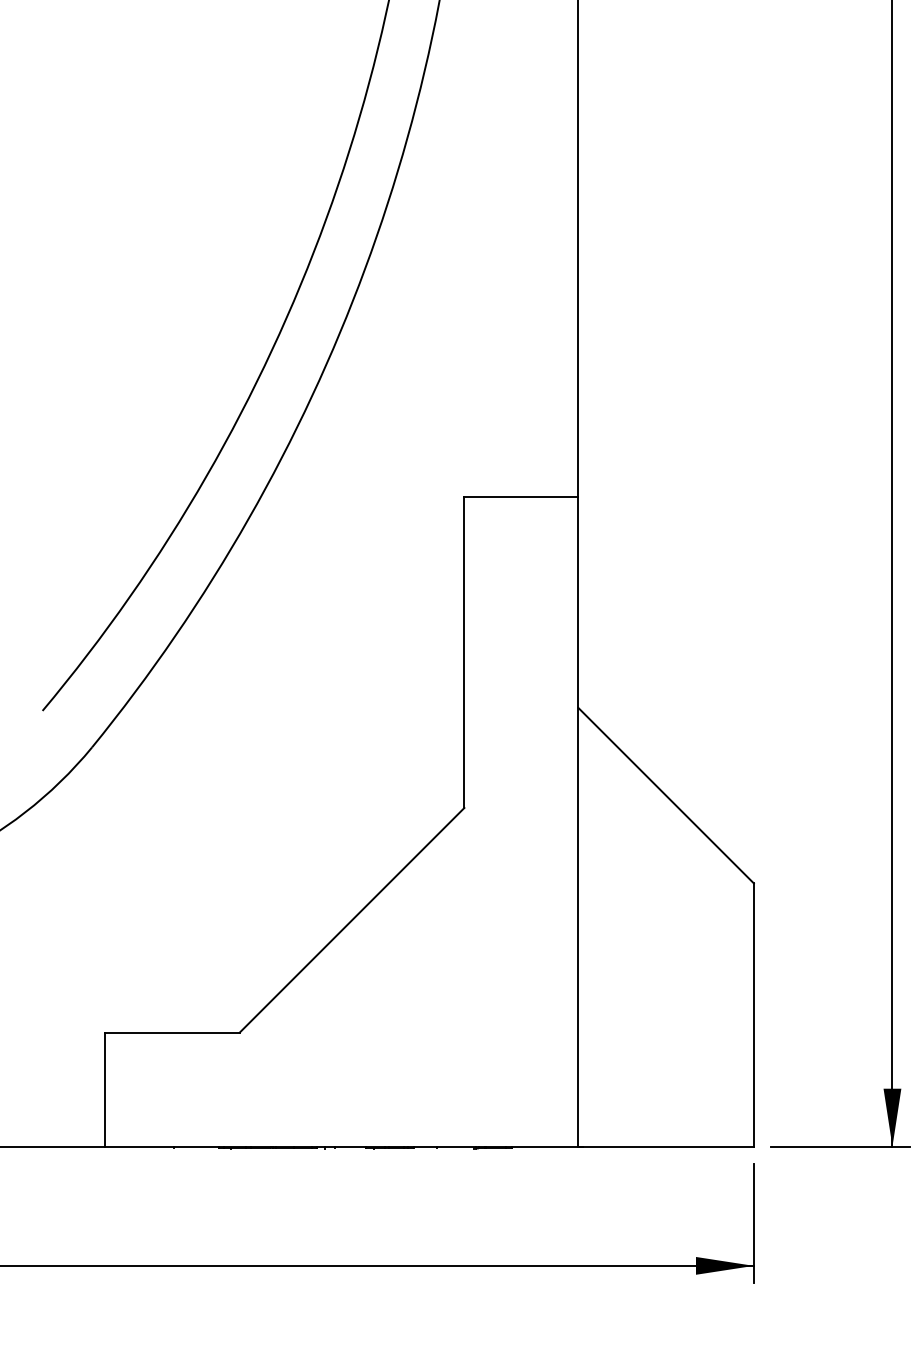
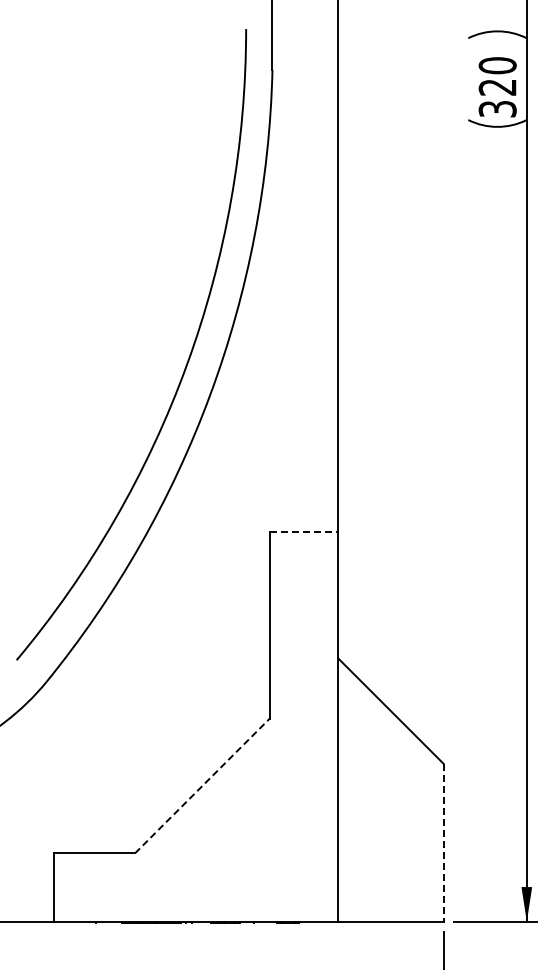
line: (522, 498) -> (304, 532), solid -> dashed
line: (352, 919) -> (202, 785), solid -> dashed
line: (753, 1016) -> (443, 843), solid -> dashed

